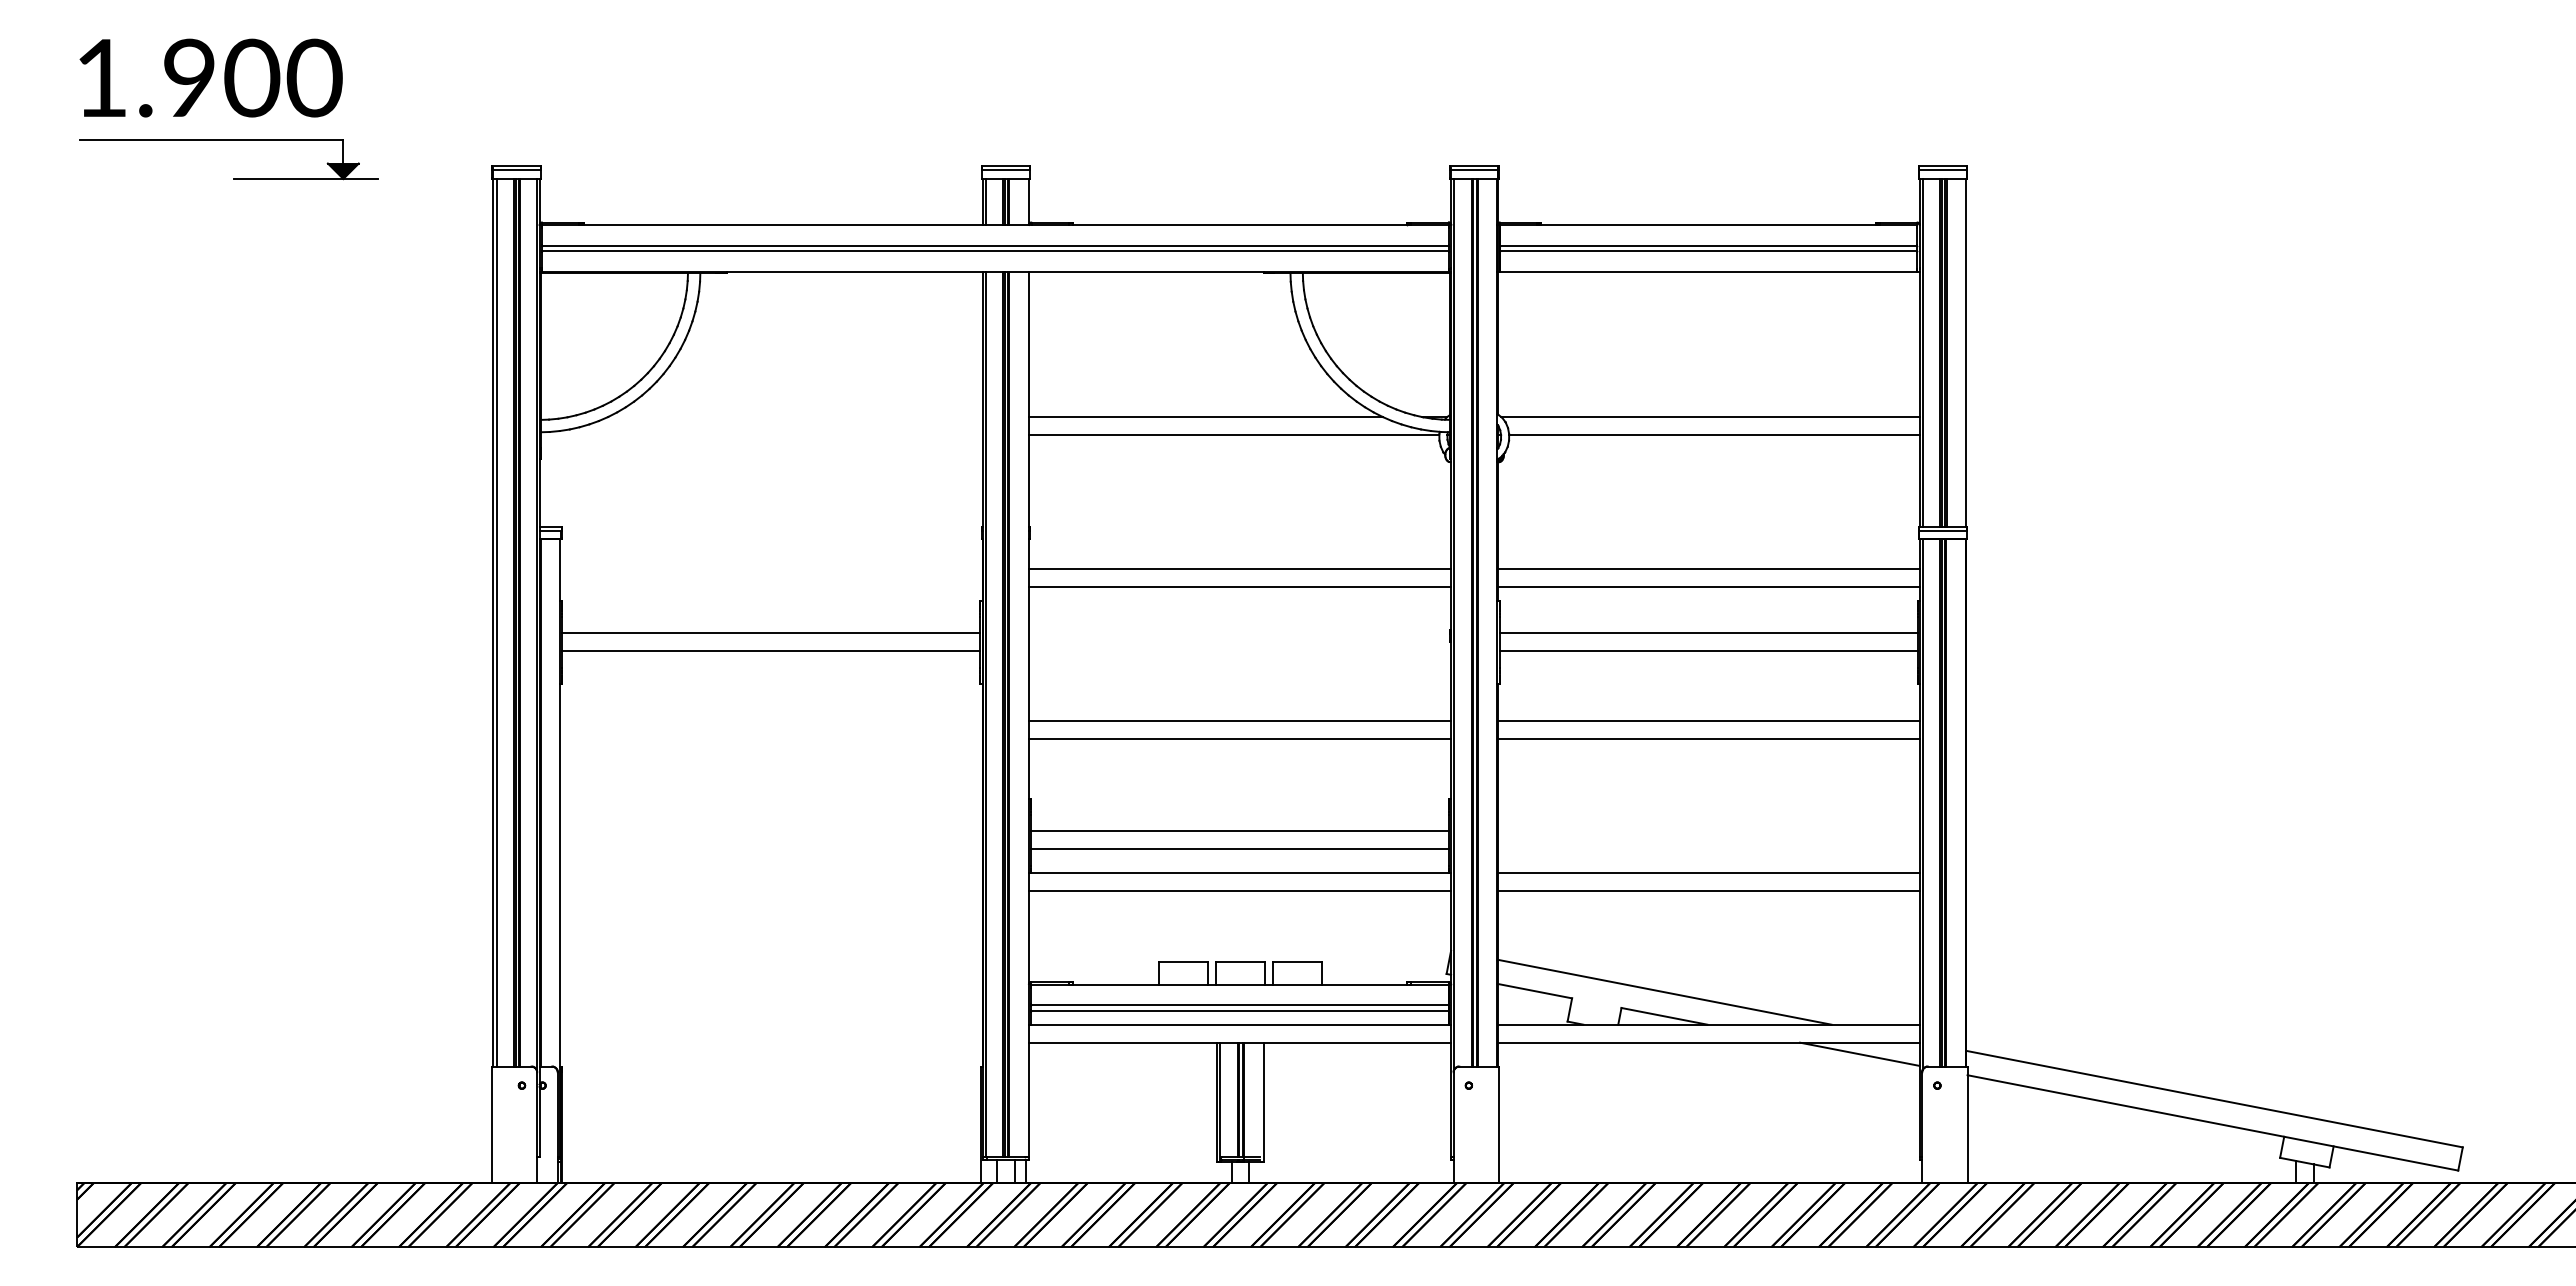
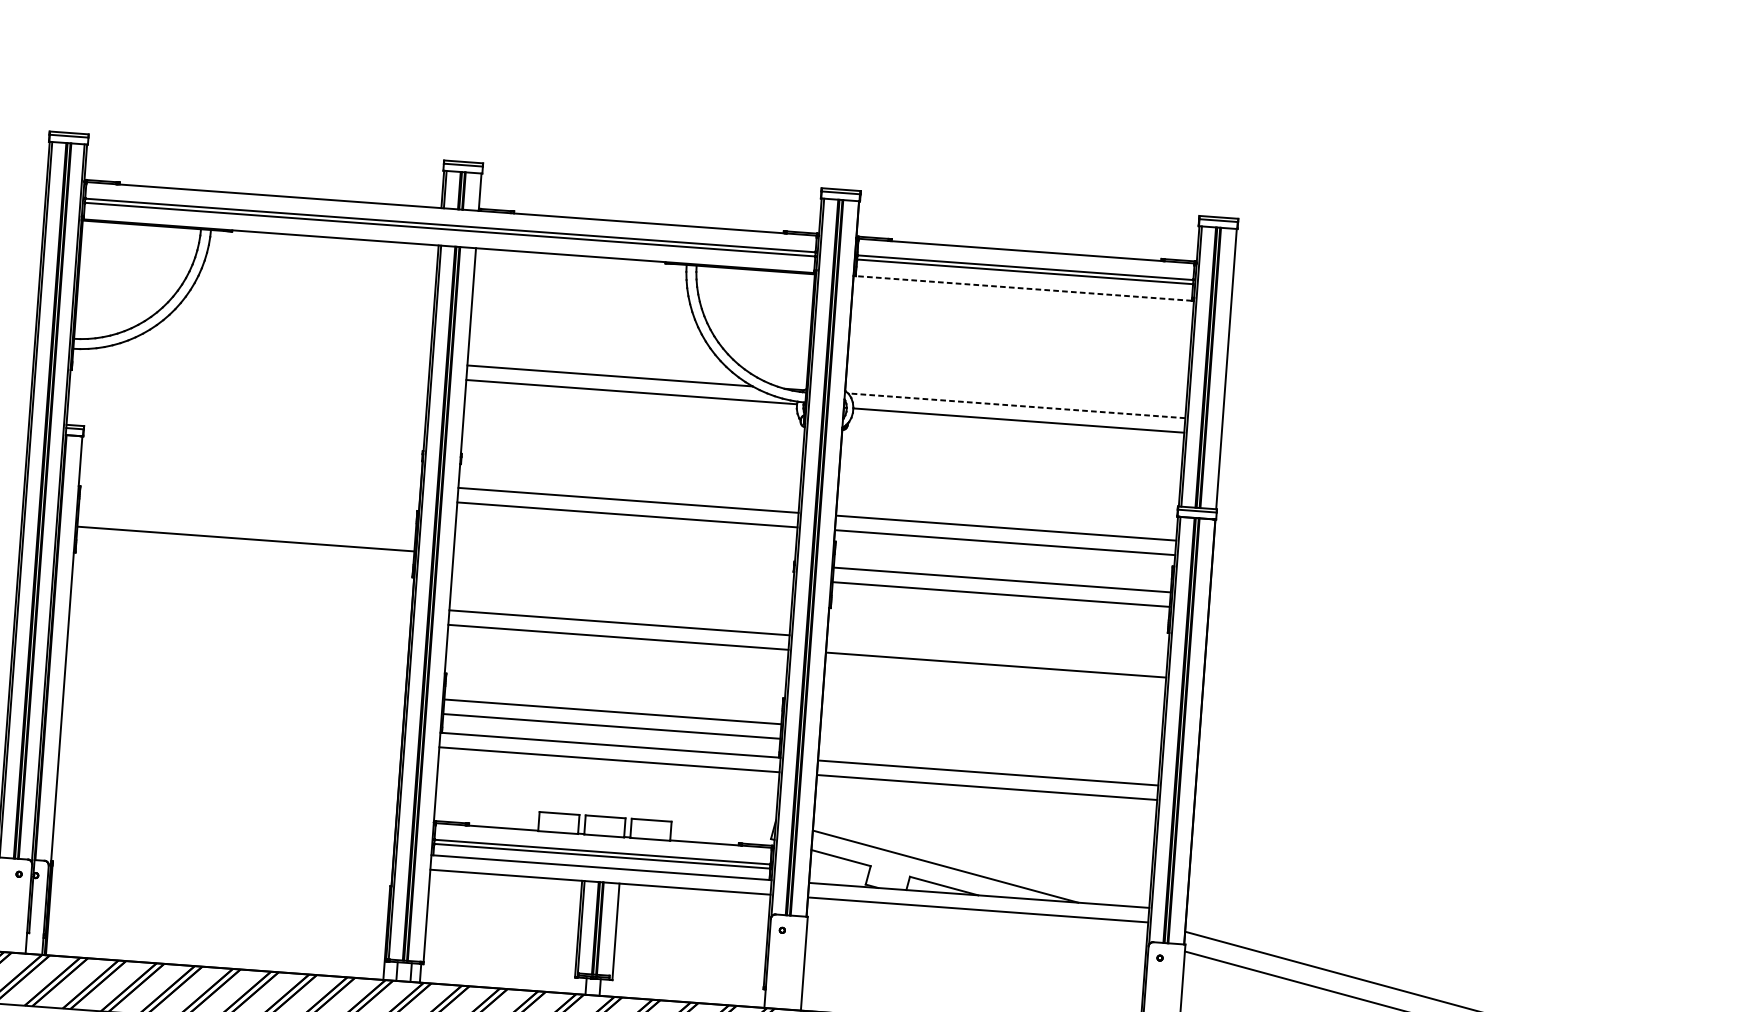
line: (1708, 271) -> (1023, 288), solid -> dashed
line: (1710, 417) -> (1016, 406), solid -> dashed
line: (771, 633) -> (247, 524), removed
line: (1708, 720) -> (997, 650), removed
line: (1859, 1053) -> (1099, 927), removed

